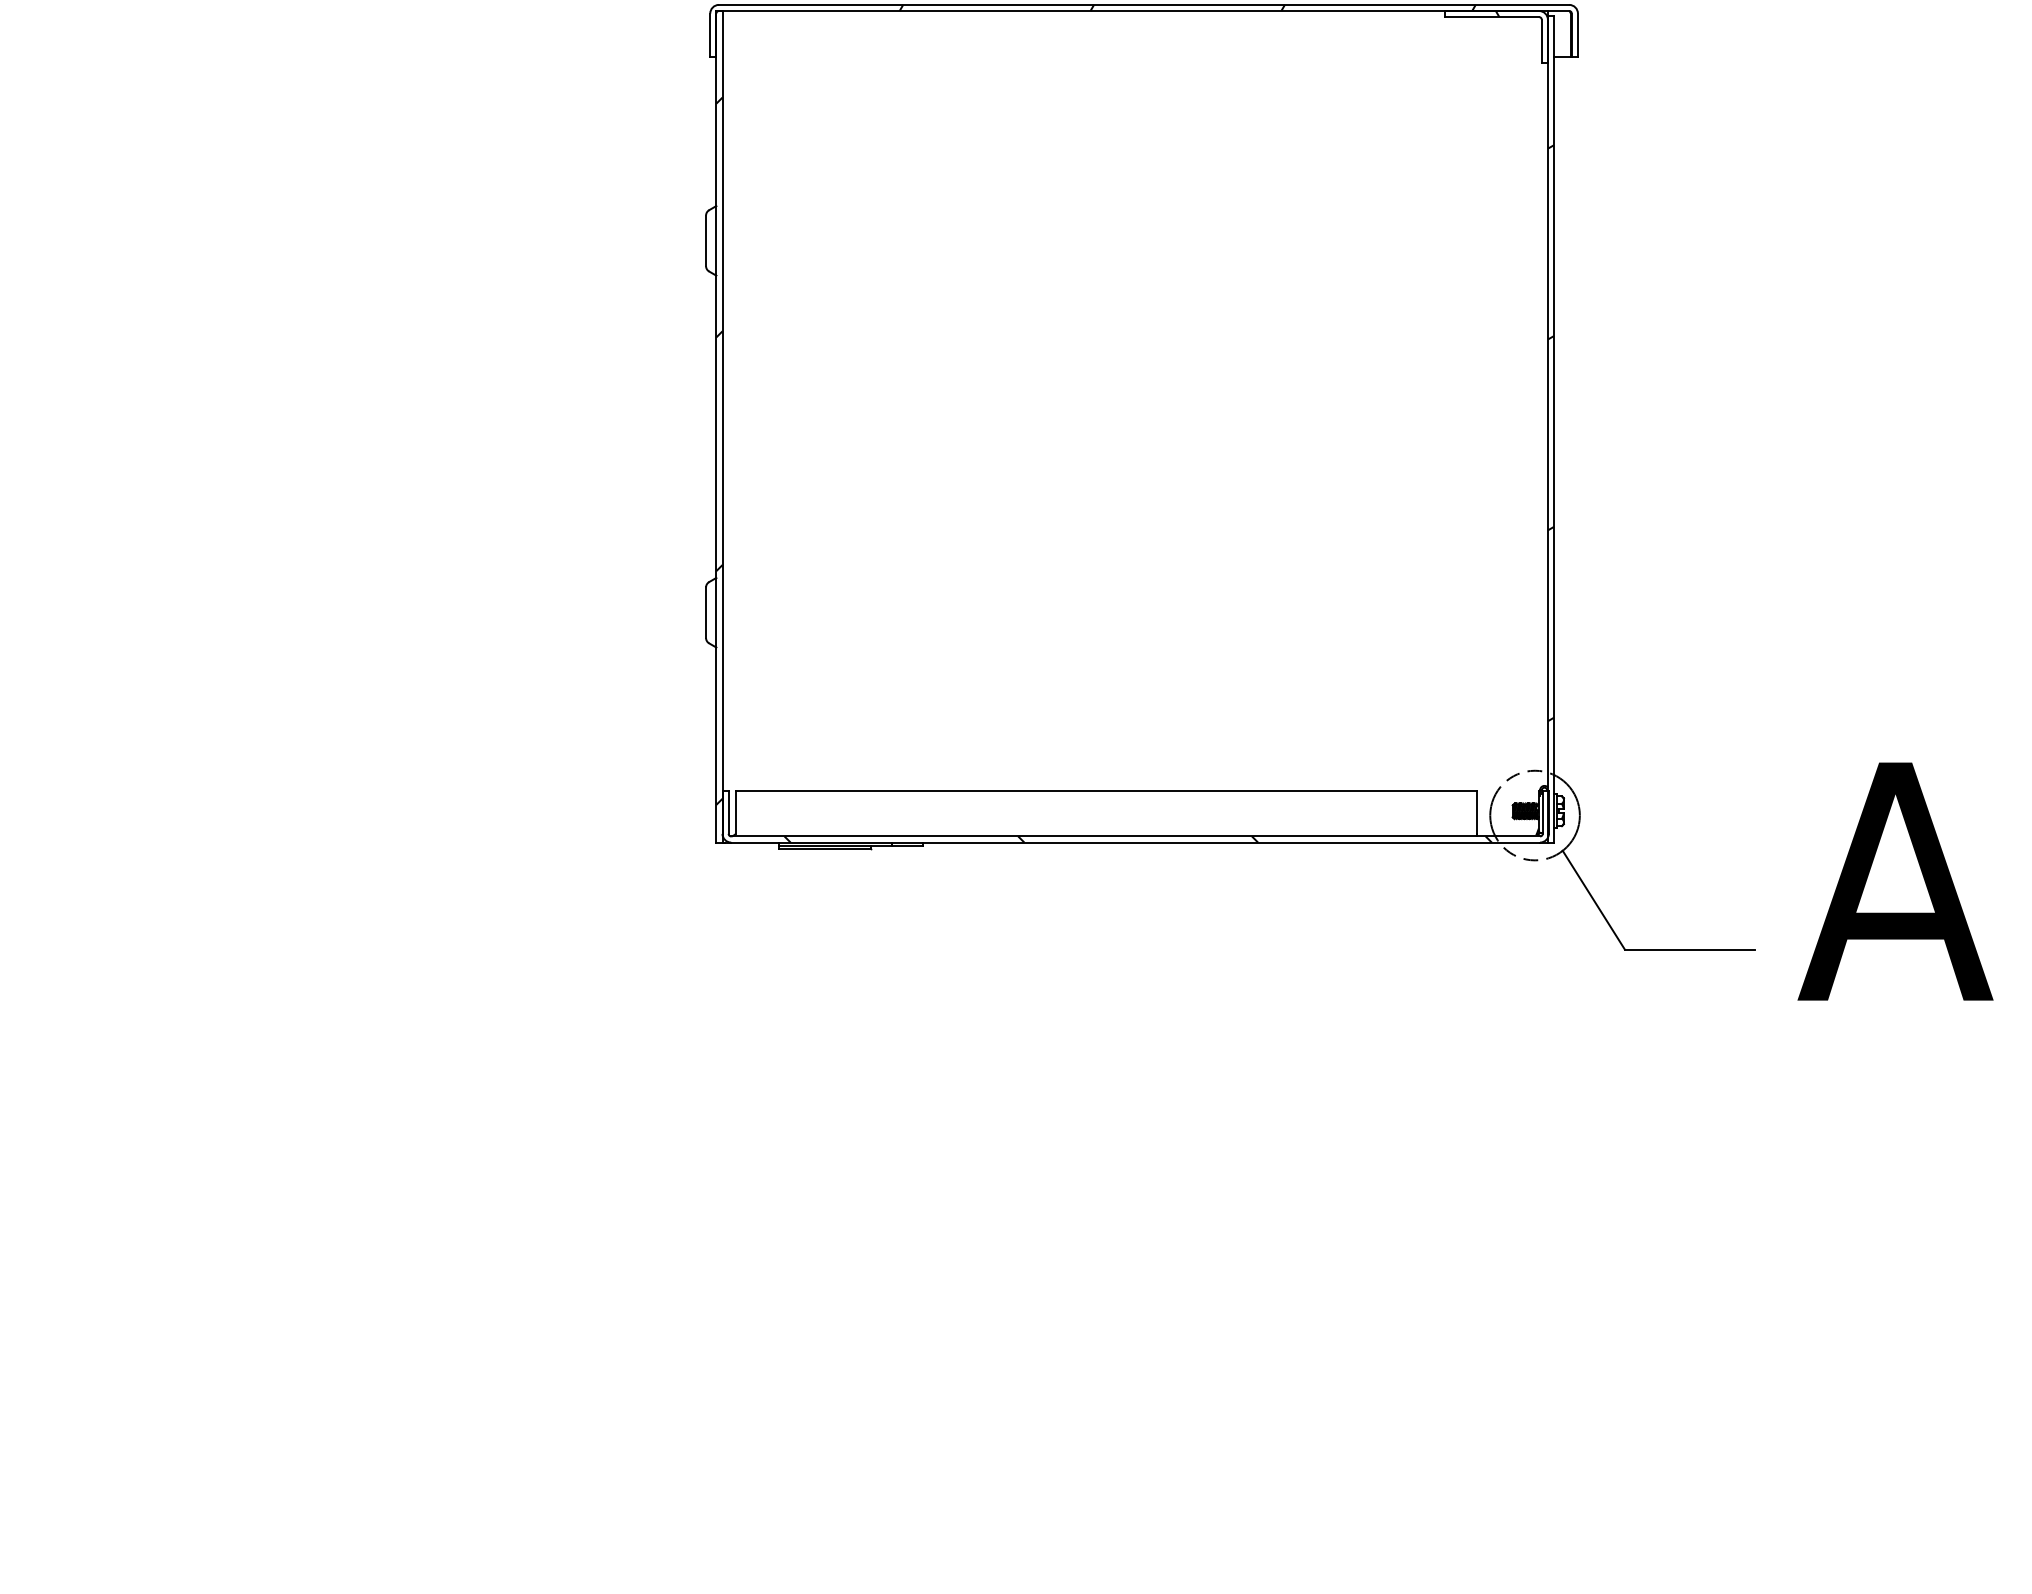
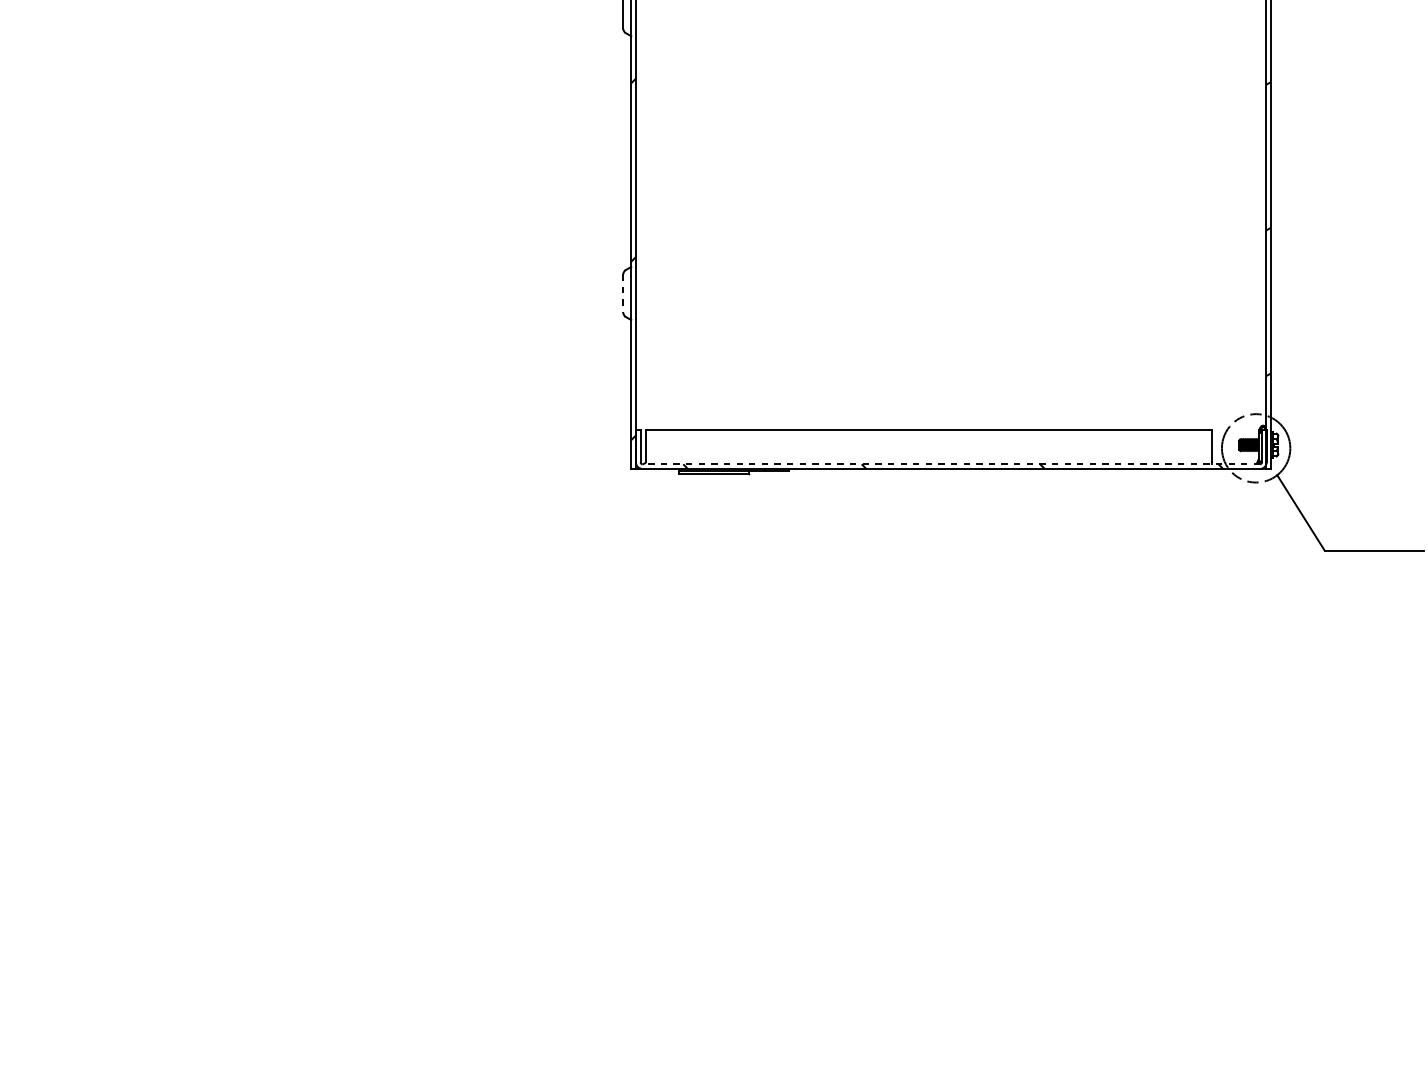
line: (706, 613) -> (623, 294), solid -> dashed
line: (1135, 836) -> (951, 464), solid -> dashed

